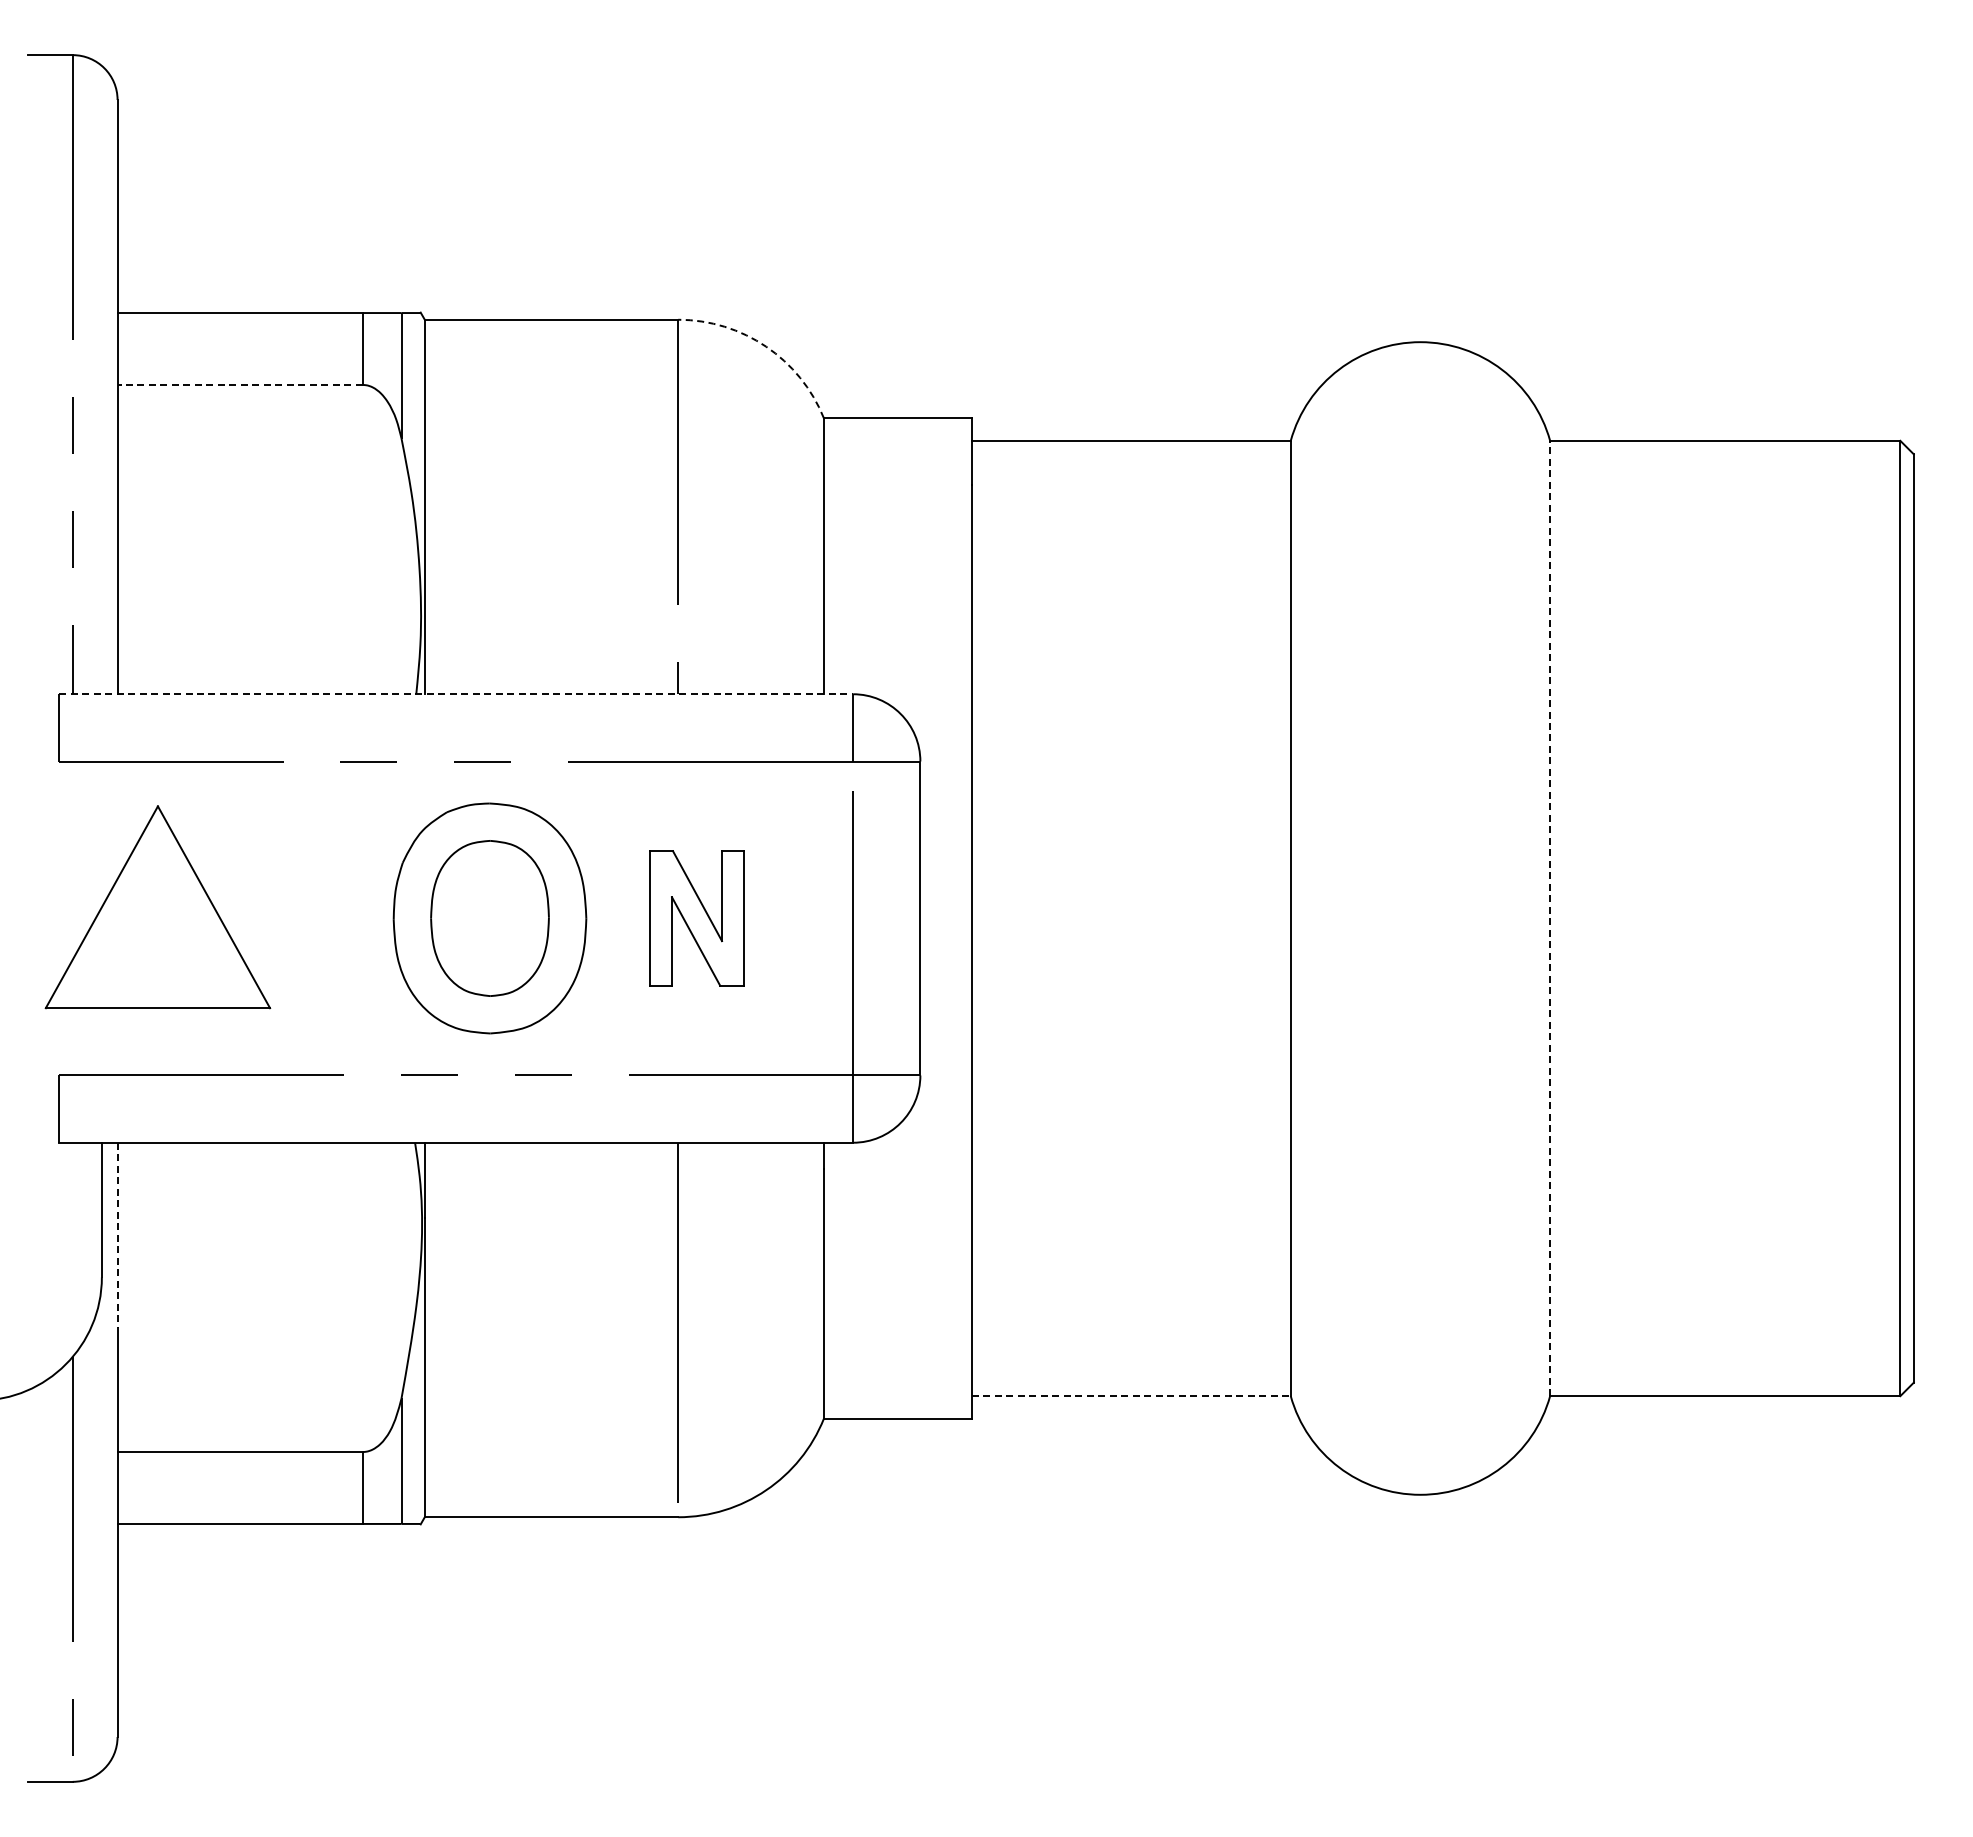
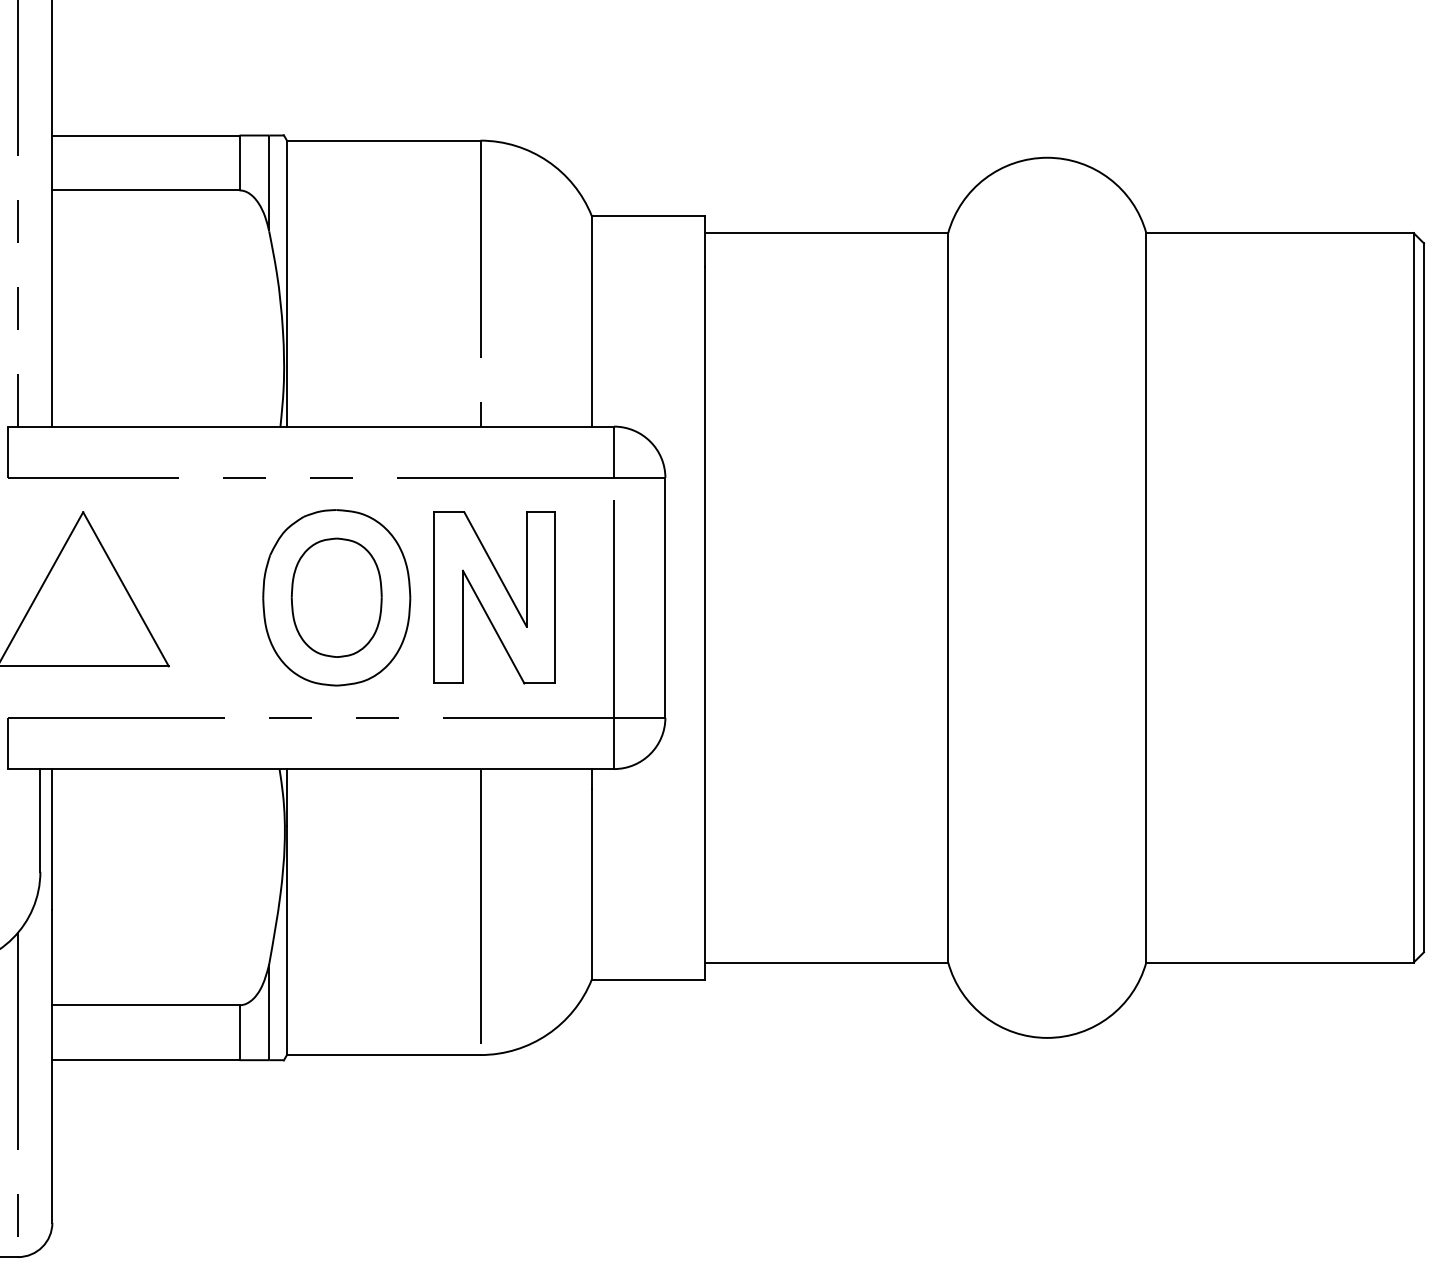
arc: (766, 346) -> (547, 161), dashed -> solid
line: (240, 384) -> (146, 190), dashed -> solid
line: (456, 694) -> (311, 426), dashed -> solid
part: (696, 918) -> (494, 597), size x1.67
line: (1550, 918) -> (1146, 597), dashed -> solid
line: (117, 1235) -> (52, 839), dashed -> solid
line: (1131, 1396) -> (826, 962), dashed -> solid

